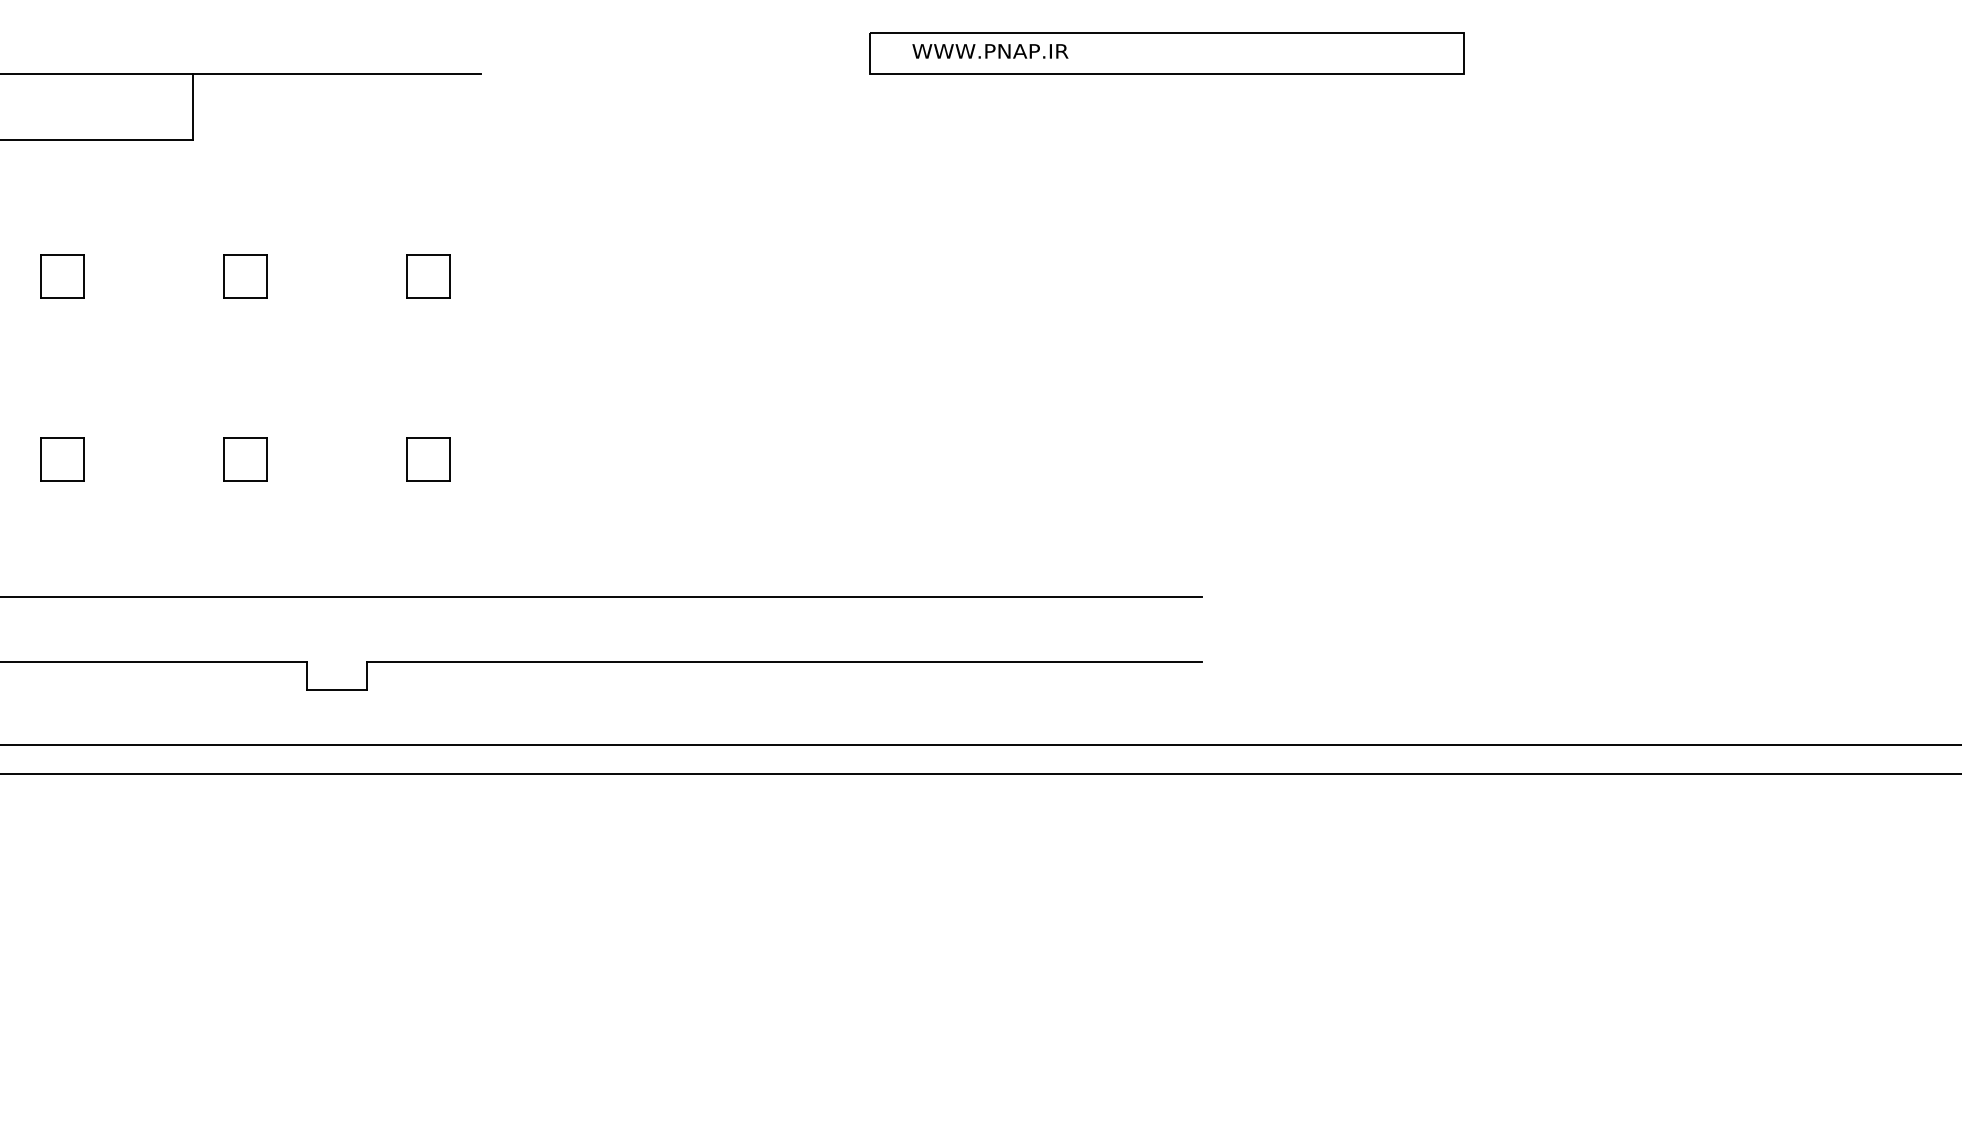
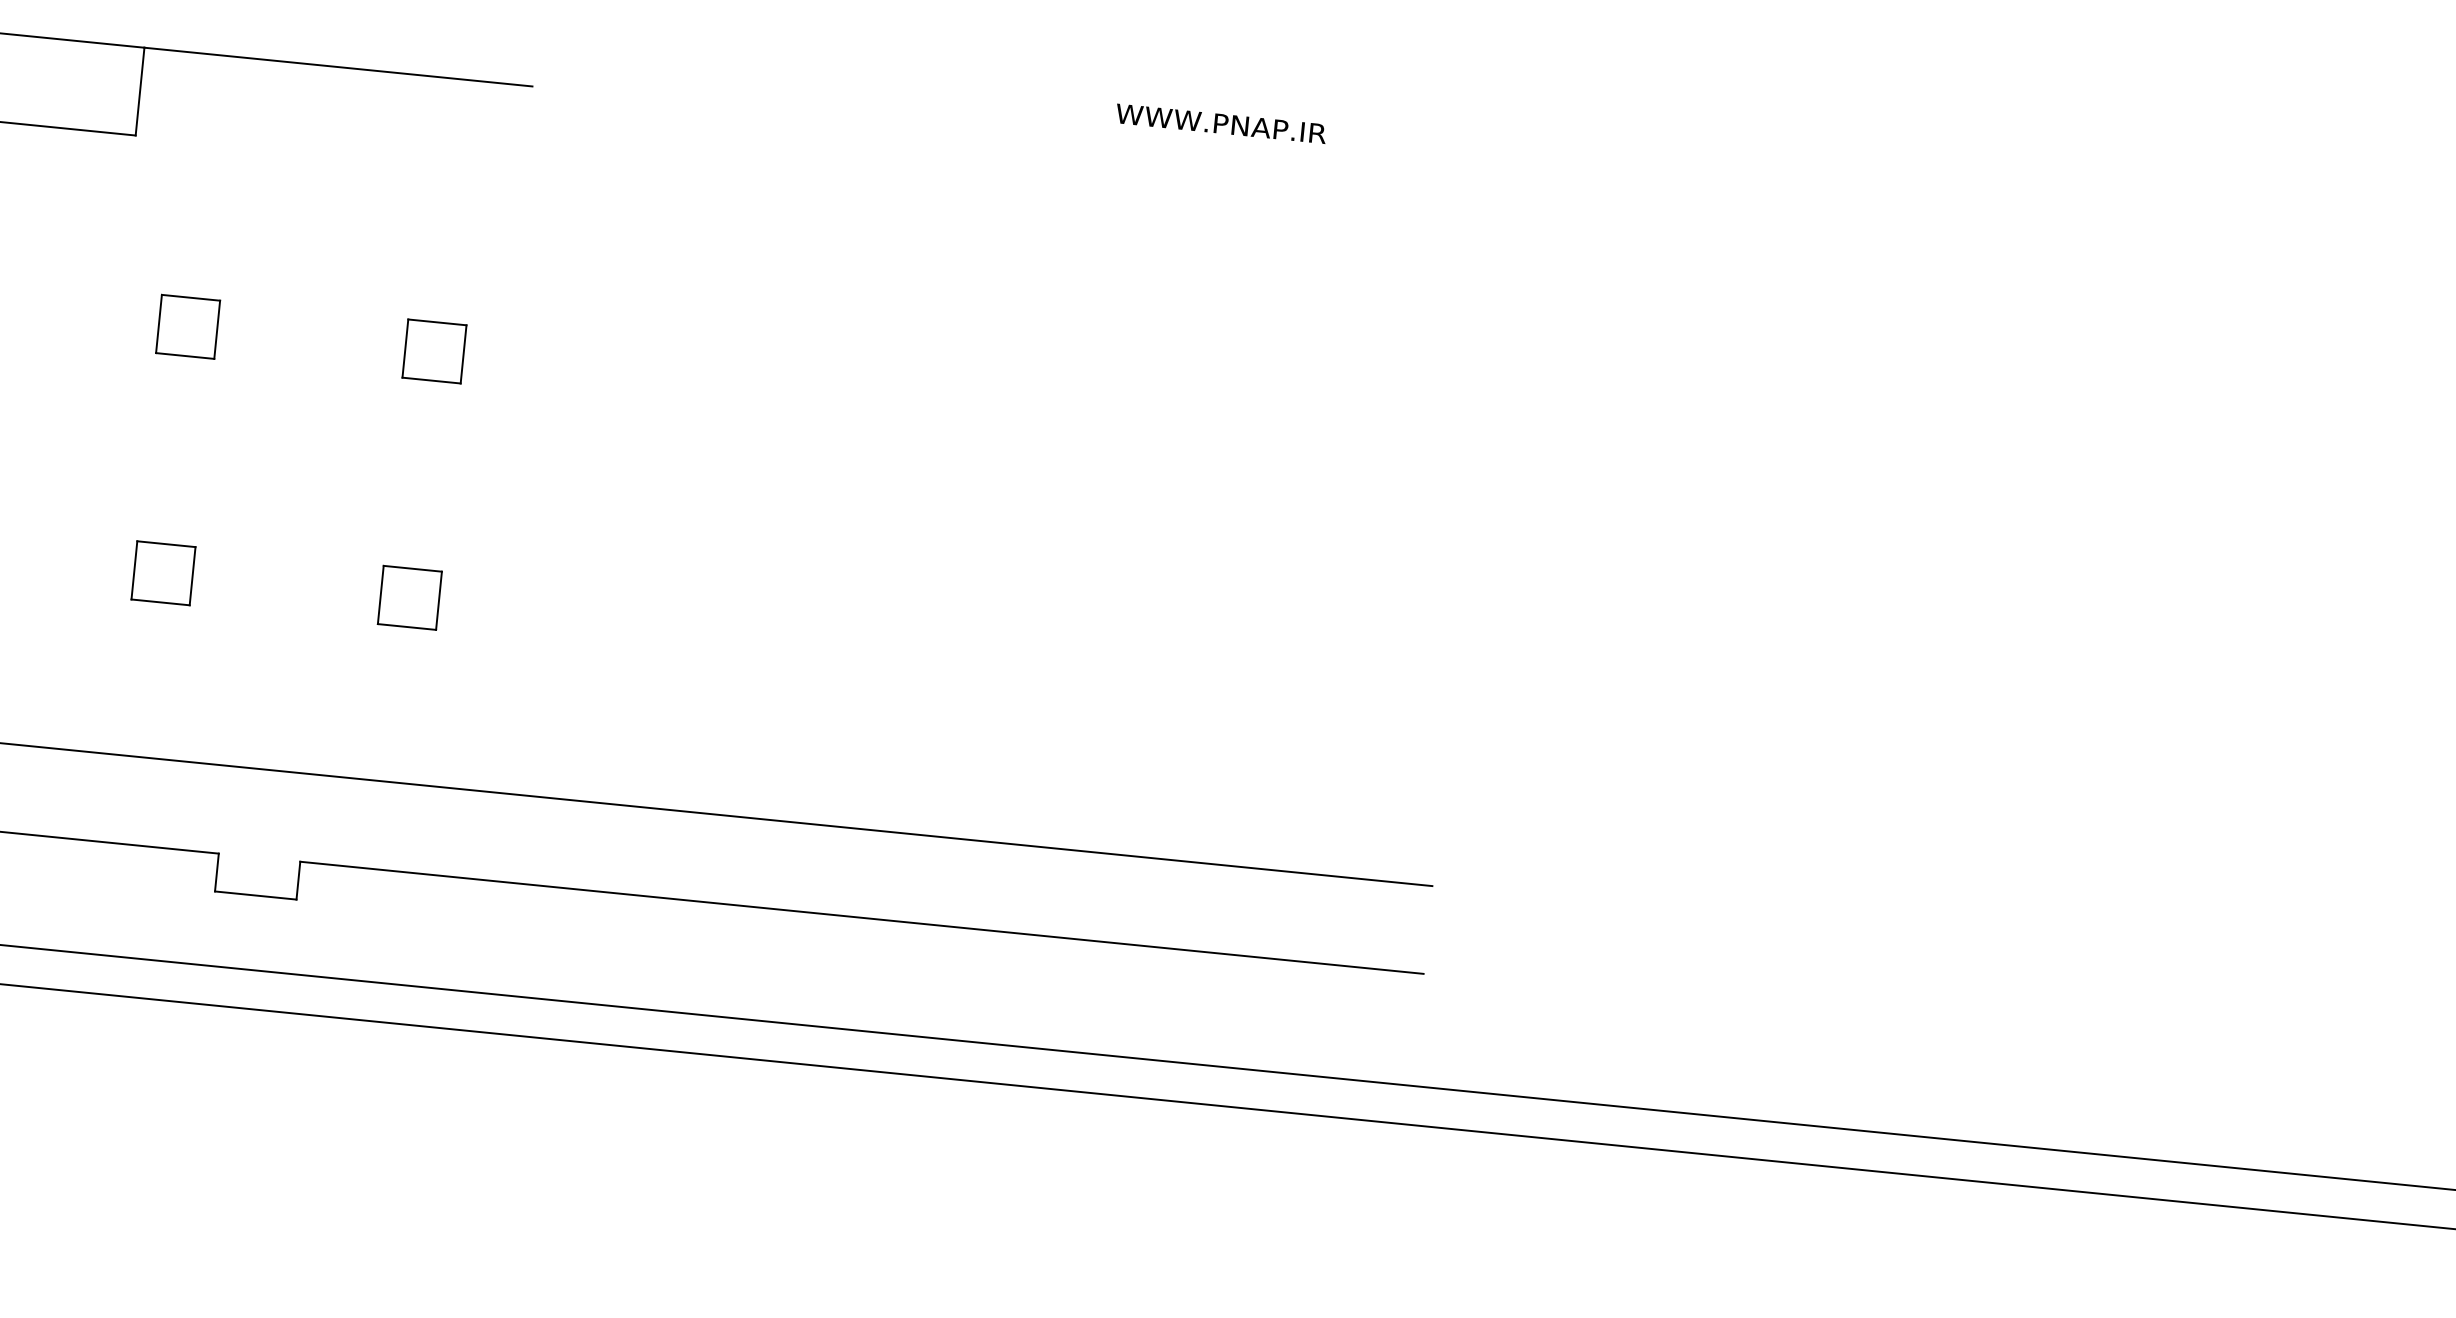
part: (1166, 53) -> (1457, 150), removed

